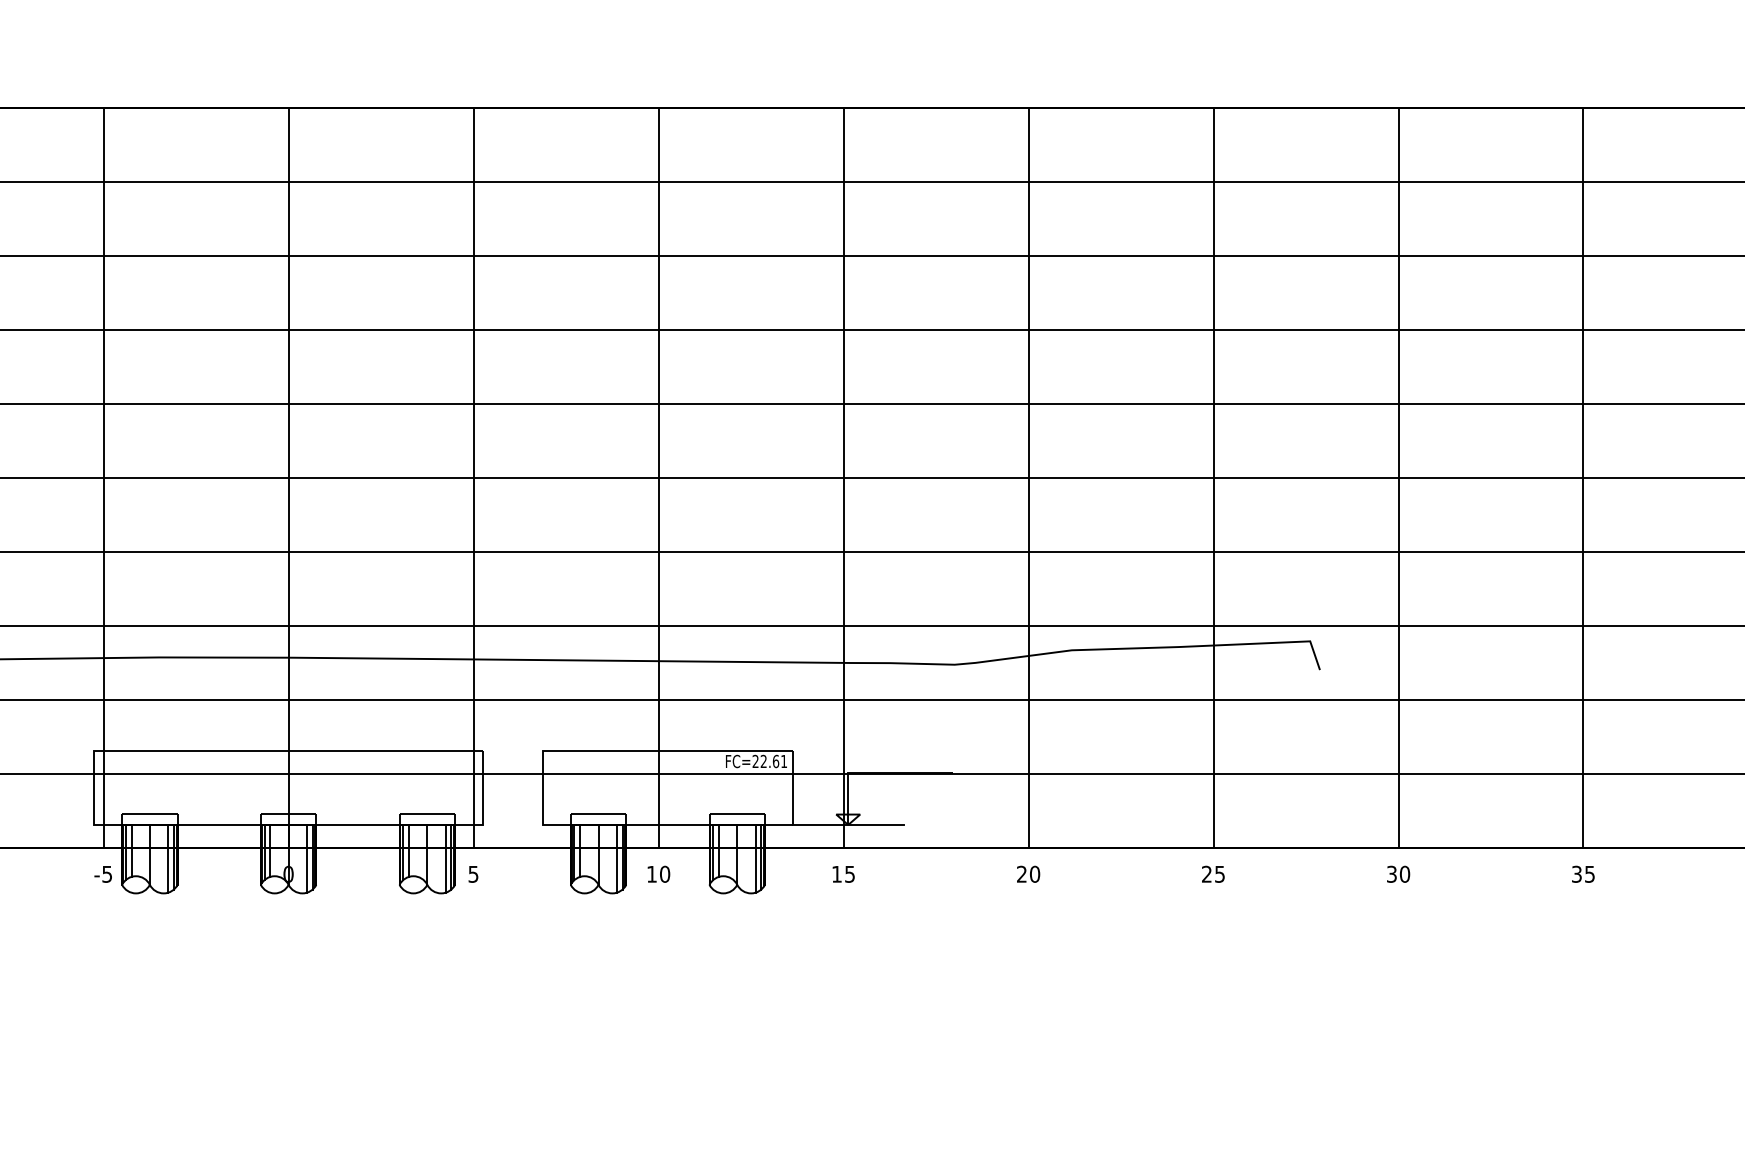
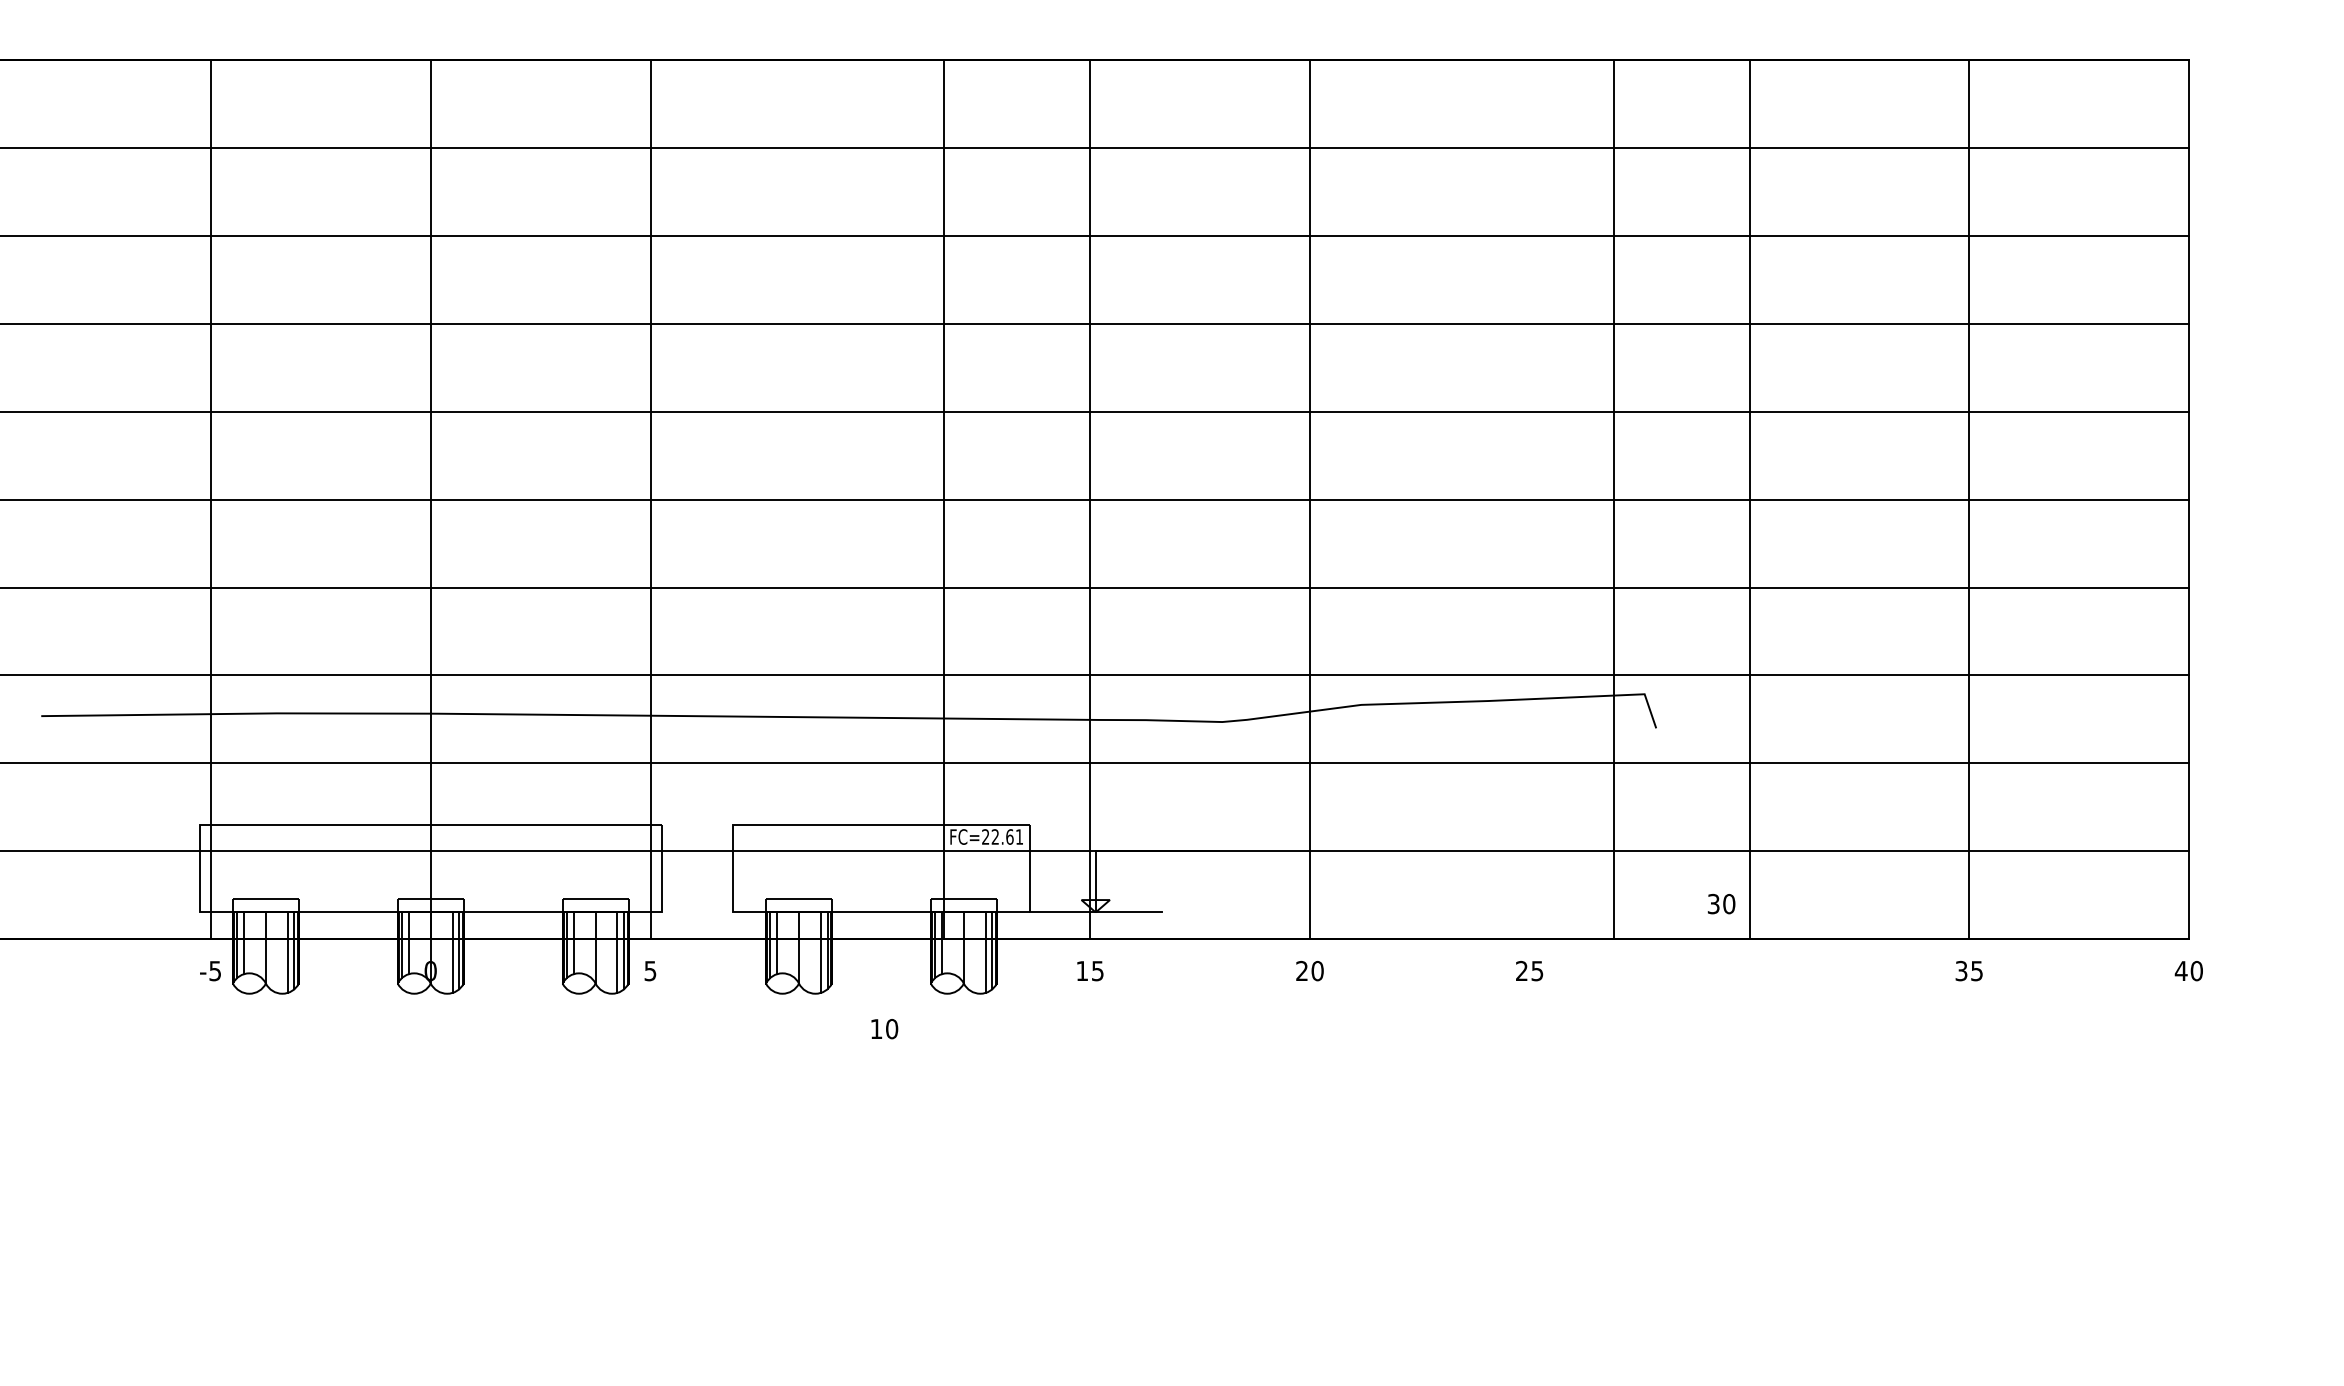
line: (658, 477) -> (944, 499), moved
line: (1213, 477) -> (1613, 499), moved
text: (658, 874) -> (884, 1029), moved
text: (1398, 874) -> (1721, 904), moved

